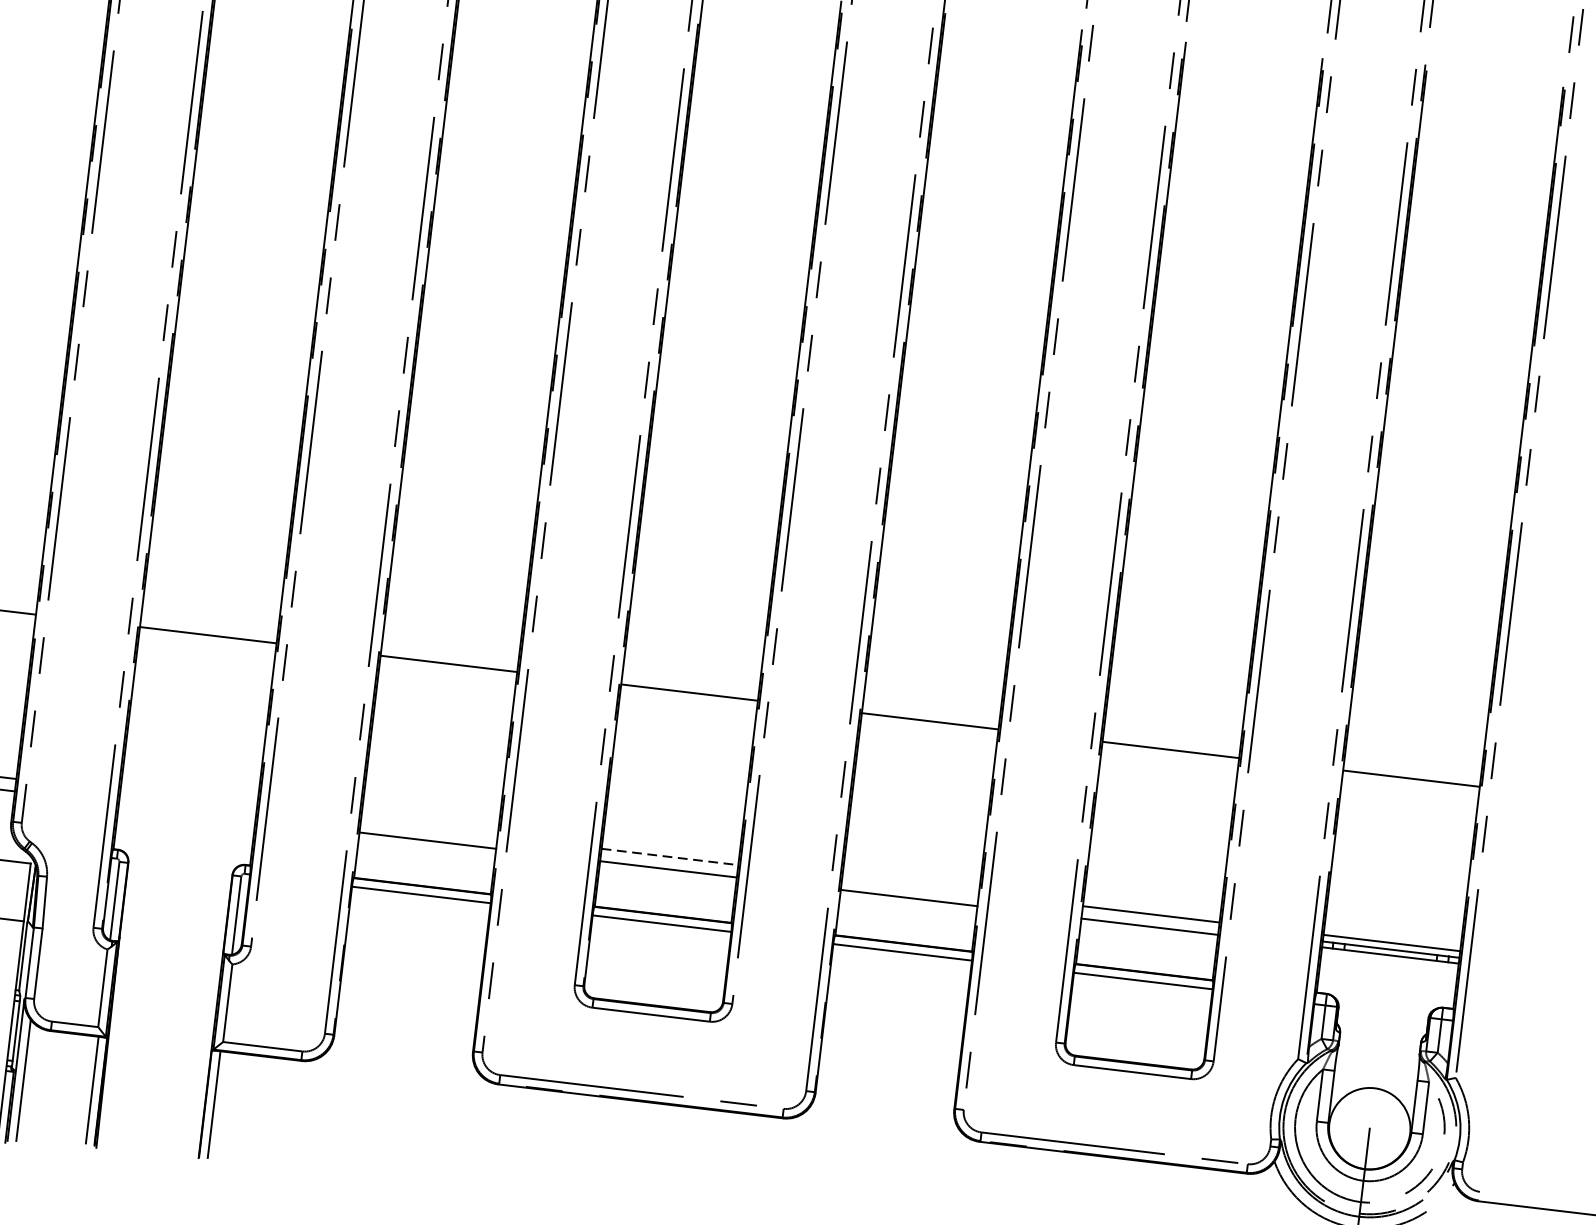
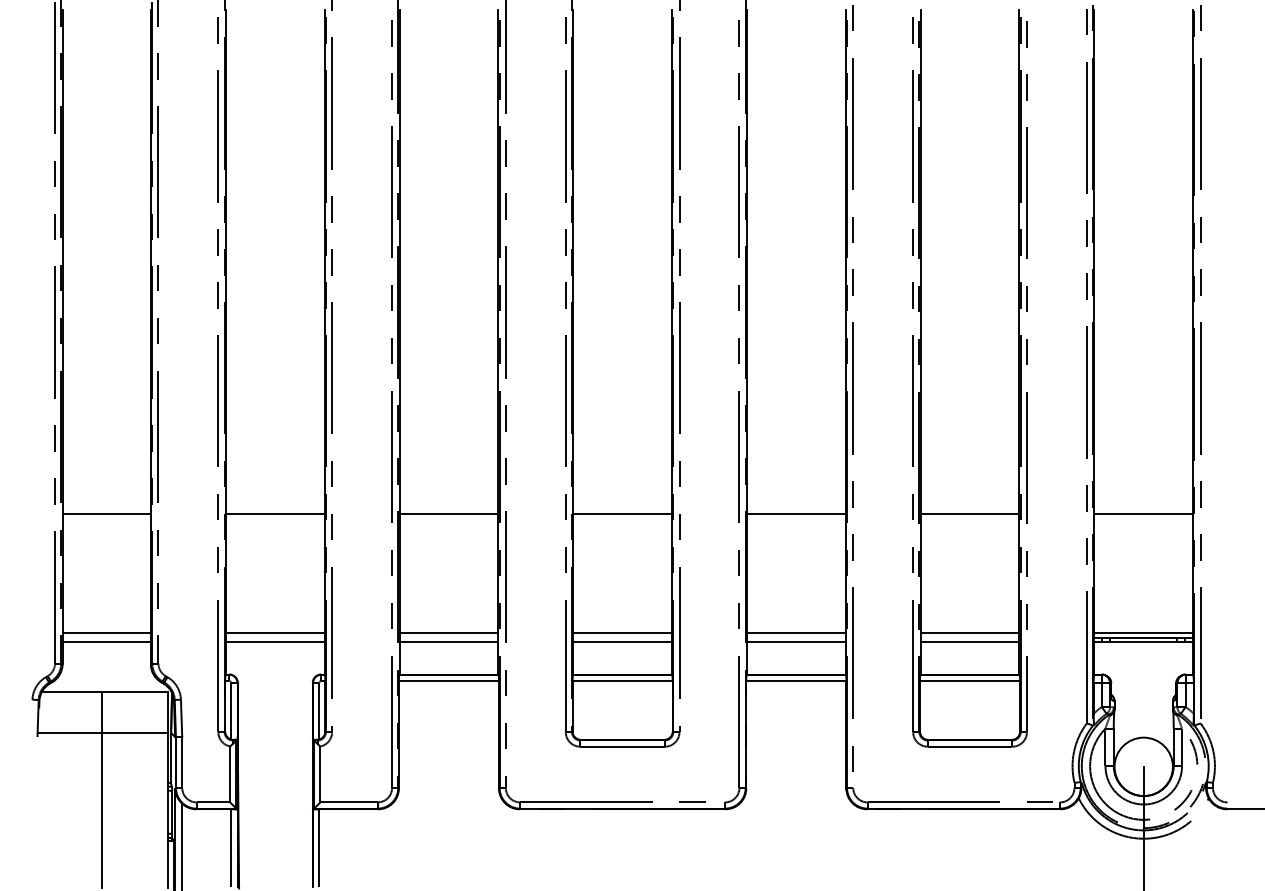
line: (187, 798) -> (274, 632), added
line: (186, 811) -> (274, 641), added
line: (428, 827) -> (448, 632), added
line: (671, 856) -> (623, 632), dashed -> solid
line: (910, 885) -> (796, 632), added

